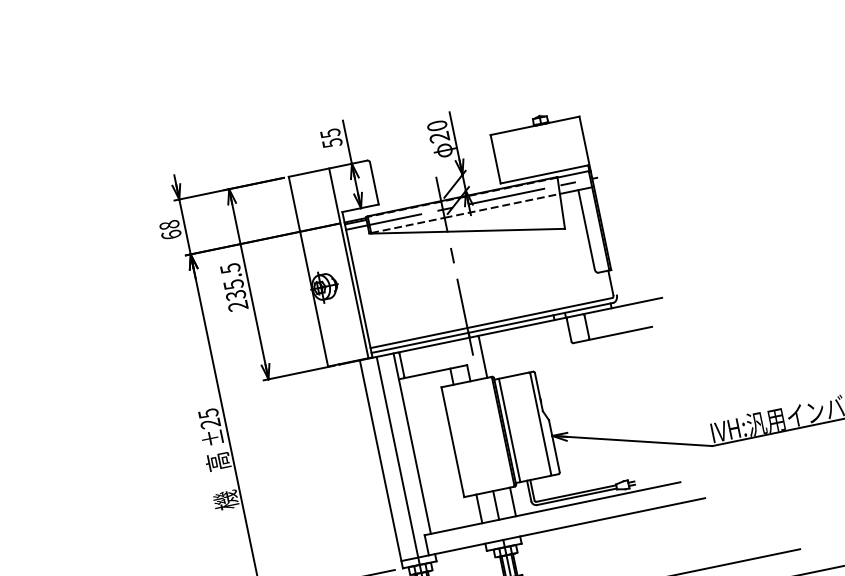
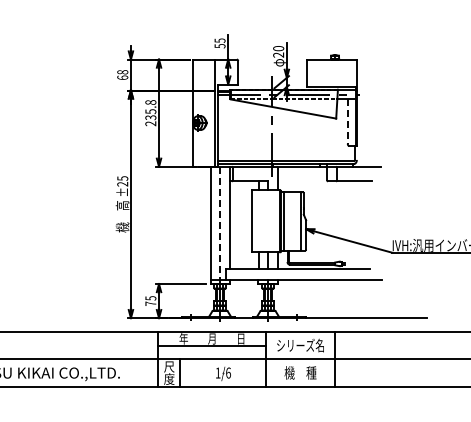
line: (586, 229) -> (347, 121), solid -> dashed
text: (229, 268) -> (150, 102), 235.5 -> 235.8
line: (399, 460) -> (220, 225), solid -> dashed

